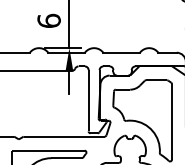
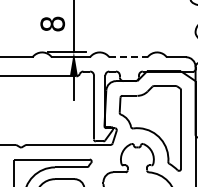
text: (48, 20) -> (52, 23), 6 -> 8
line: (121, 52) -> (128, 57), solid -> dashed

